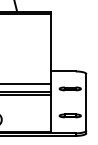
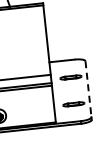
line: (86, 102) -> (88, 89), solid -> dashed

